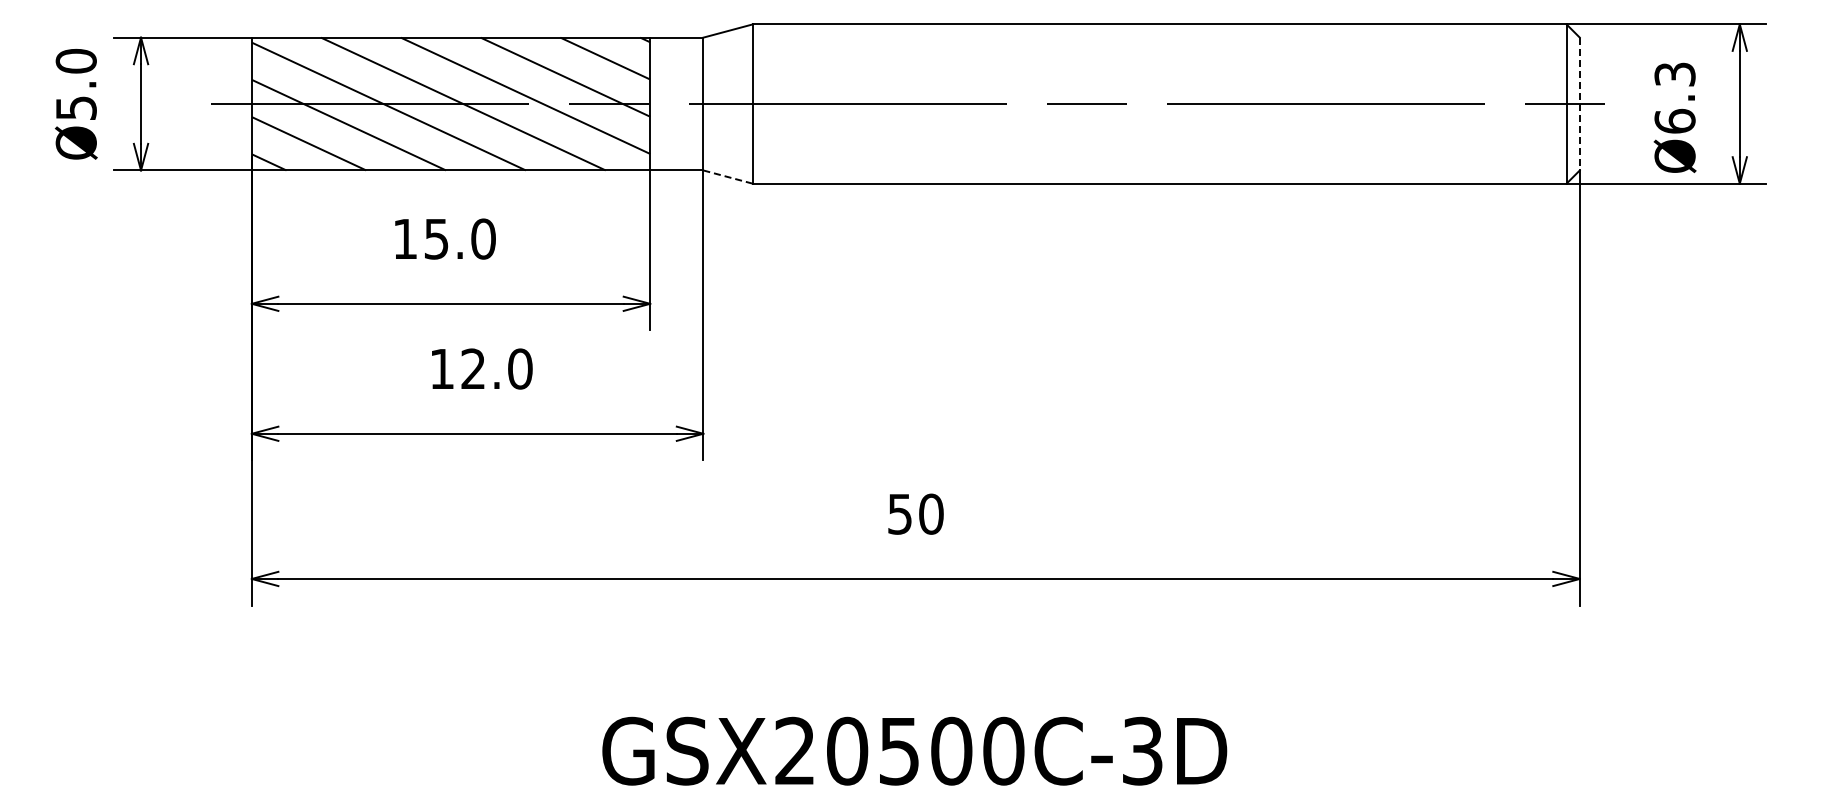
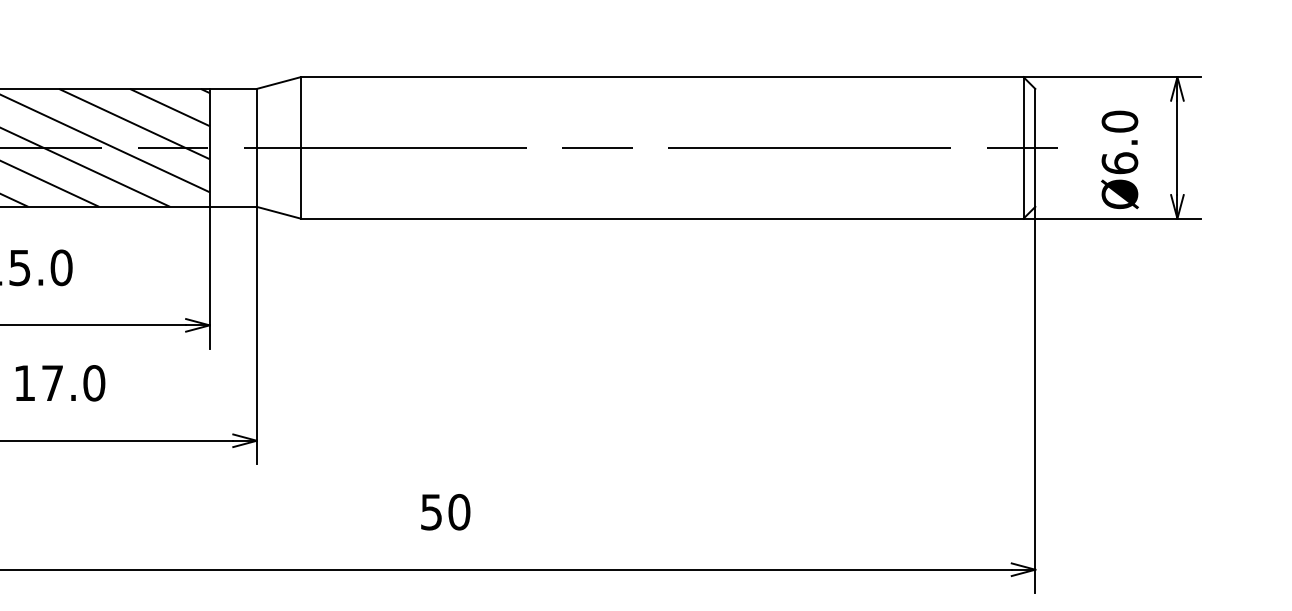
text: (1674, 74) -> (1119, 121), Ø6.3 -> Ø6.0
line: (1579, 104) -> (1035, 148), dashed -> solid
line: (728, 177) -> (279, 213), dashed -> solid
text: (472, 368) -> (51, 382), 12.0 -> 17.0

